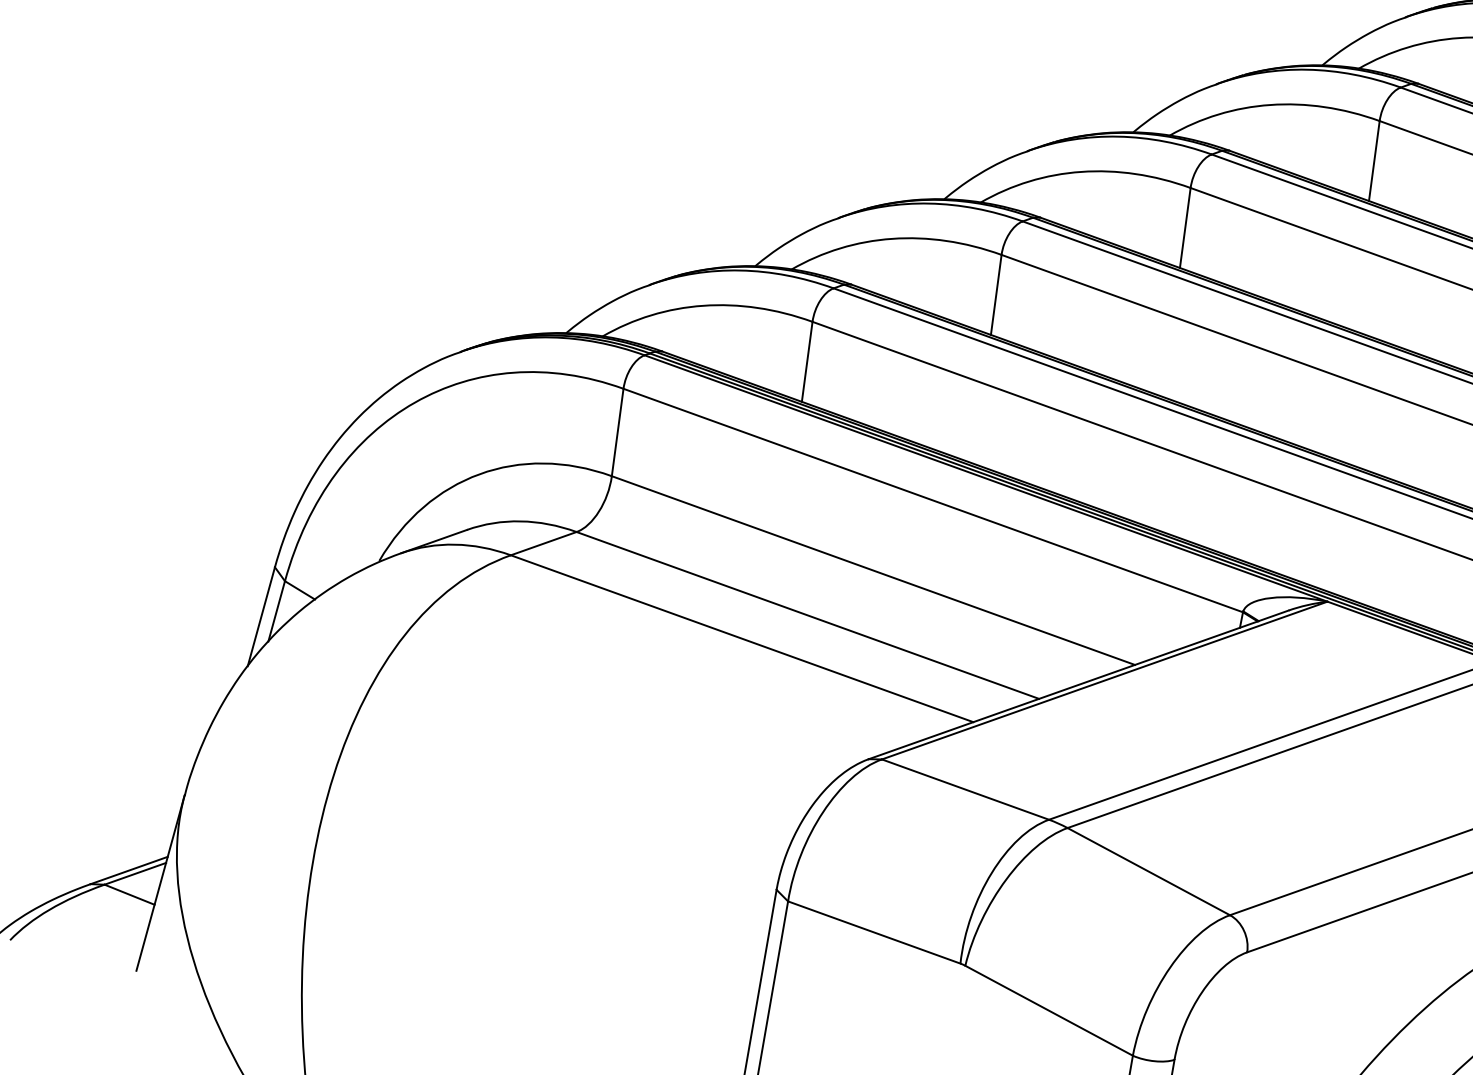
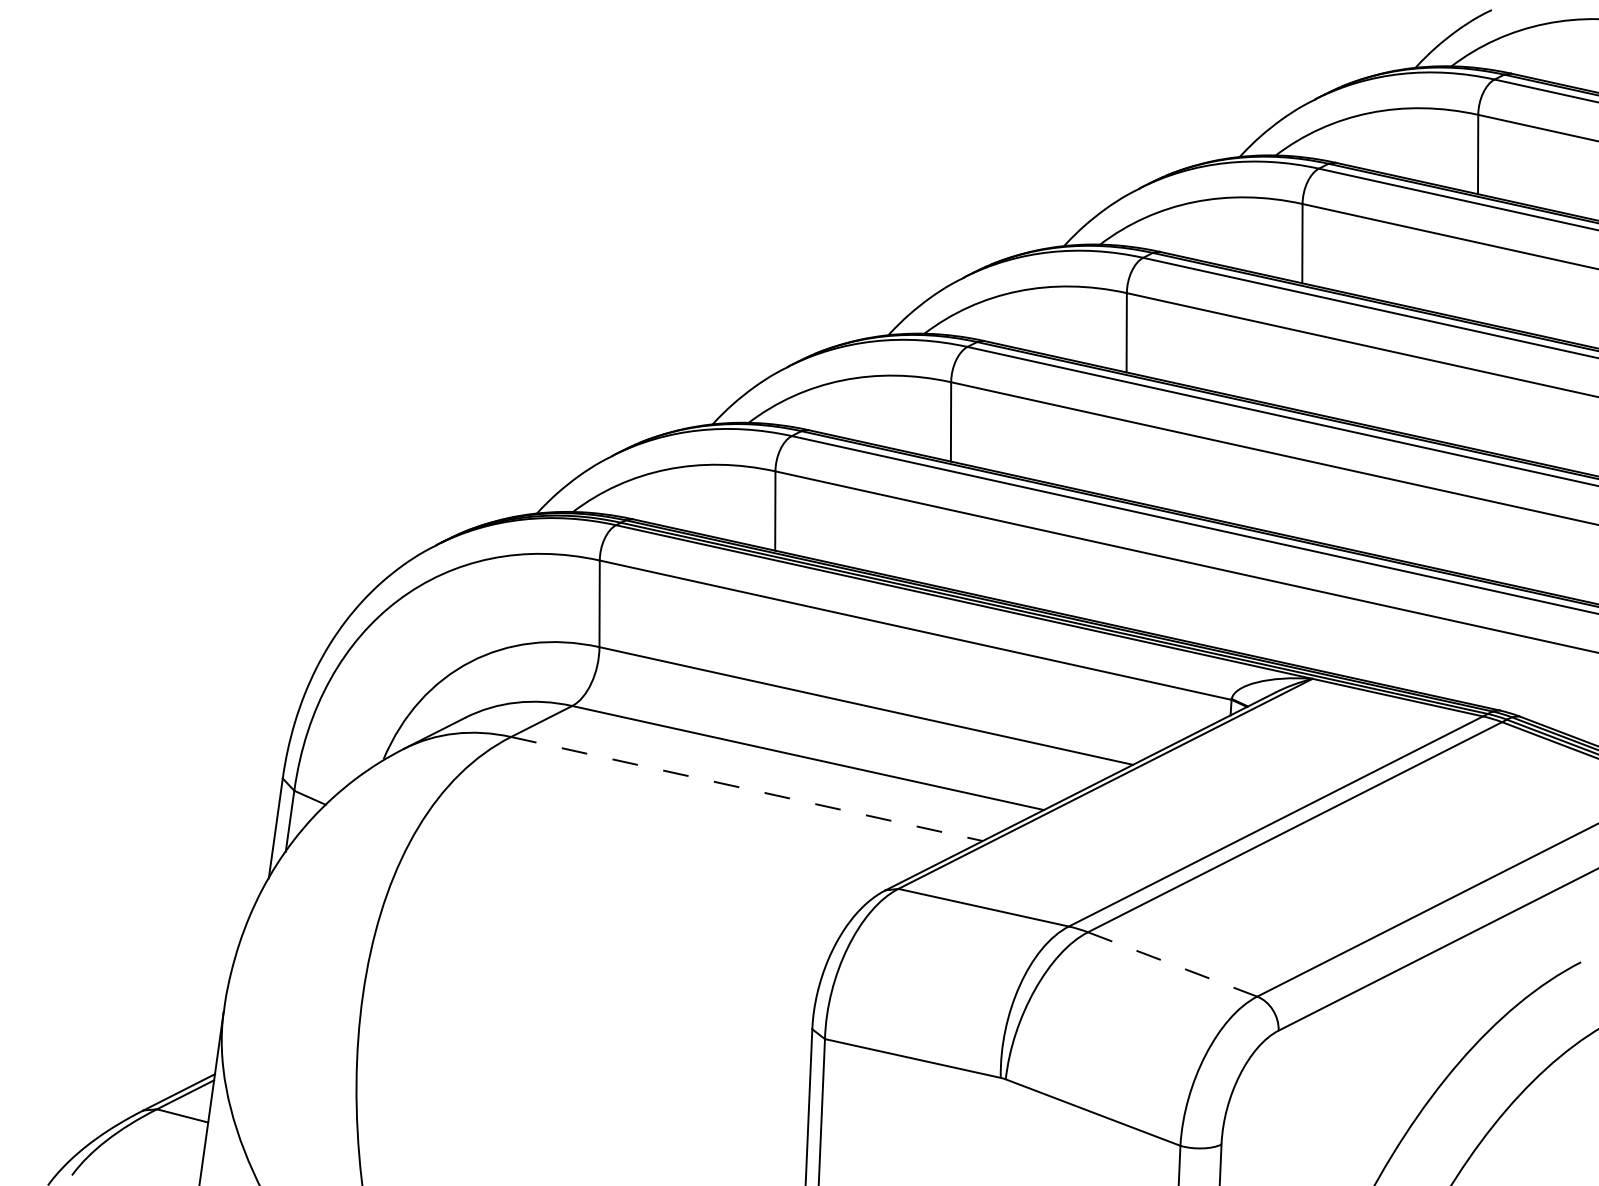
line: (741, 639) -> (746, 789), solid -> dashed
line: (1148, 871) -> (1172, 964), solid -> dashed

